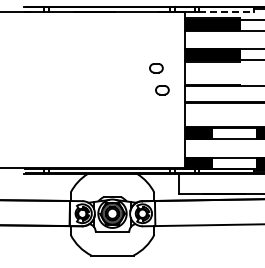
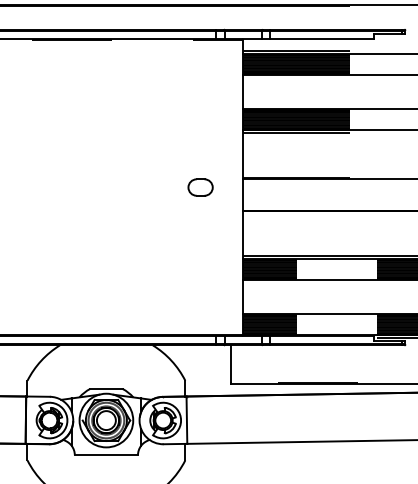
line: (227, 11) -> (323, 38), dashed -> solid
part: (156, 68) -> (189, 146), removed

